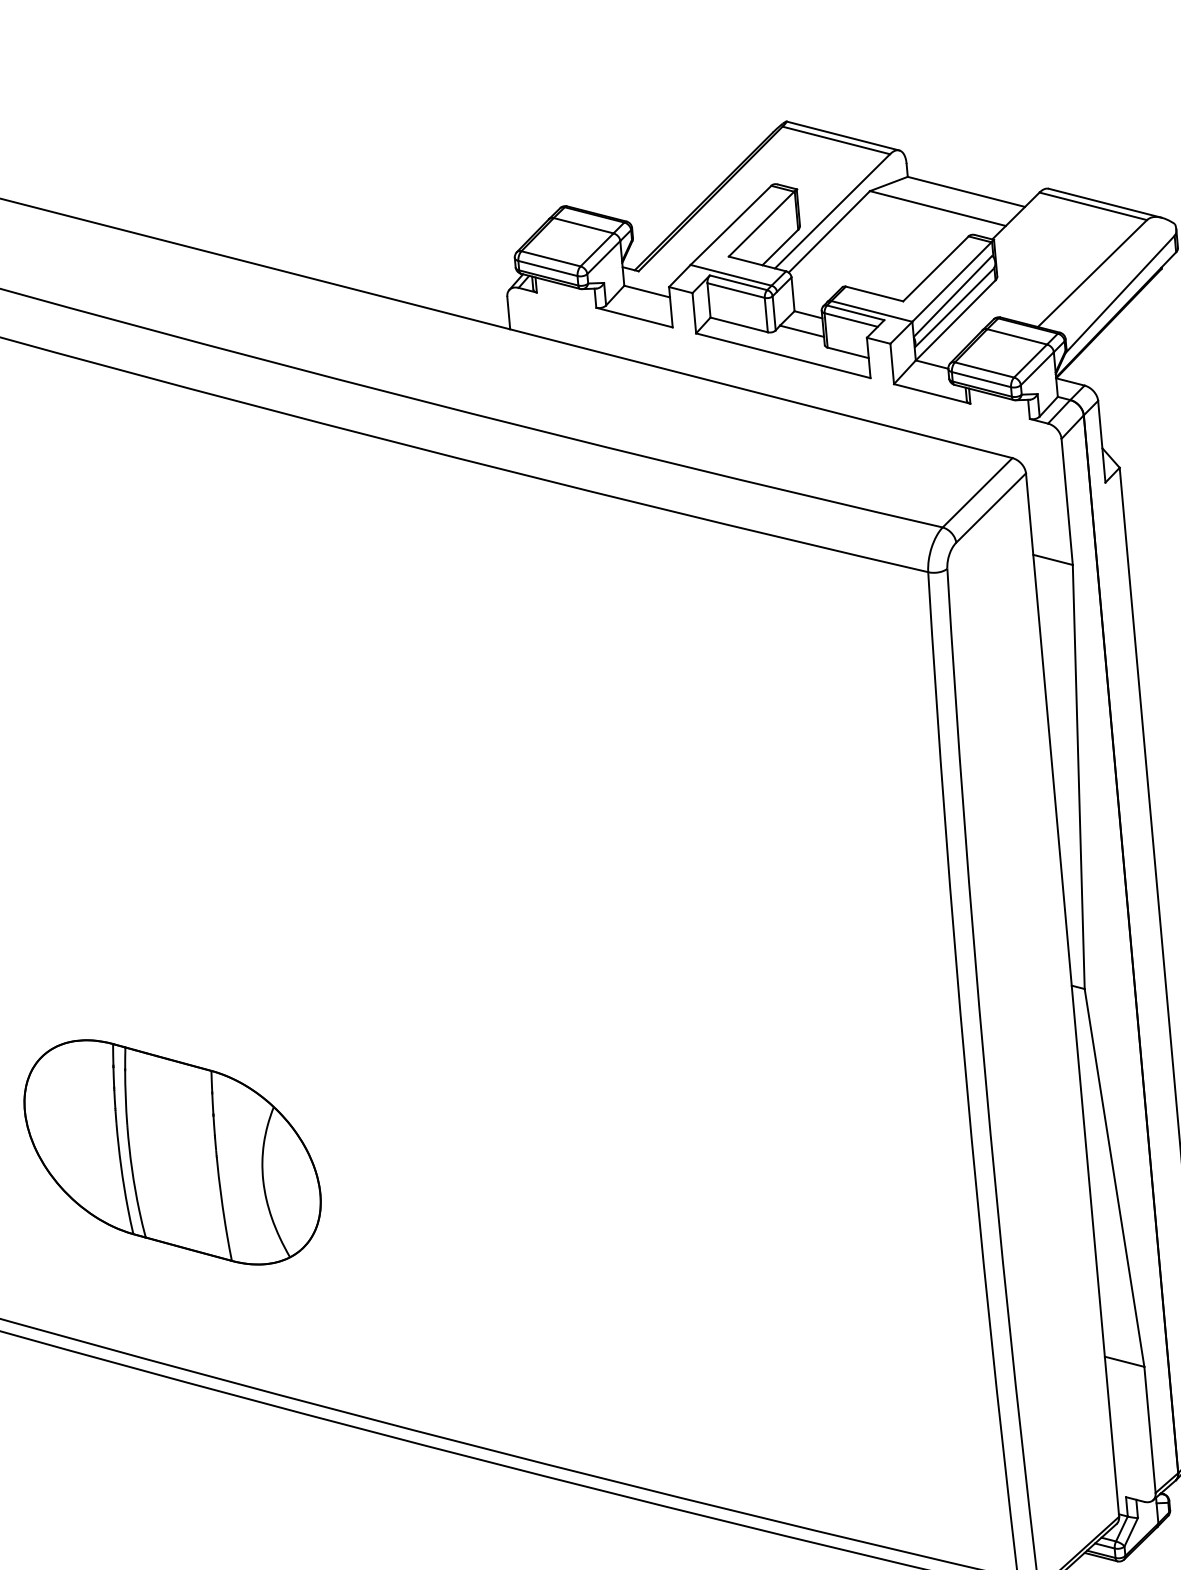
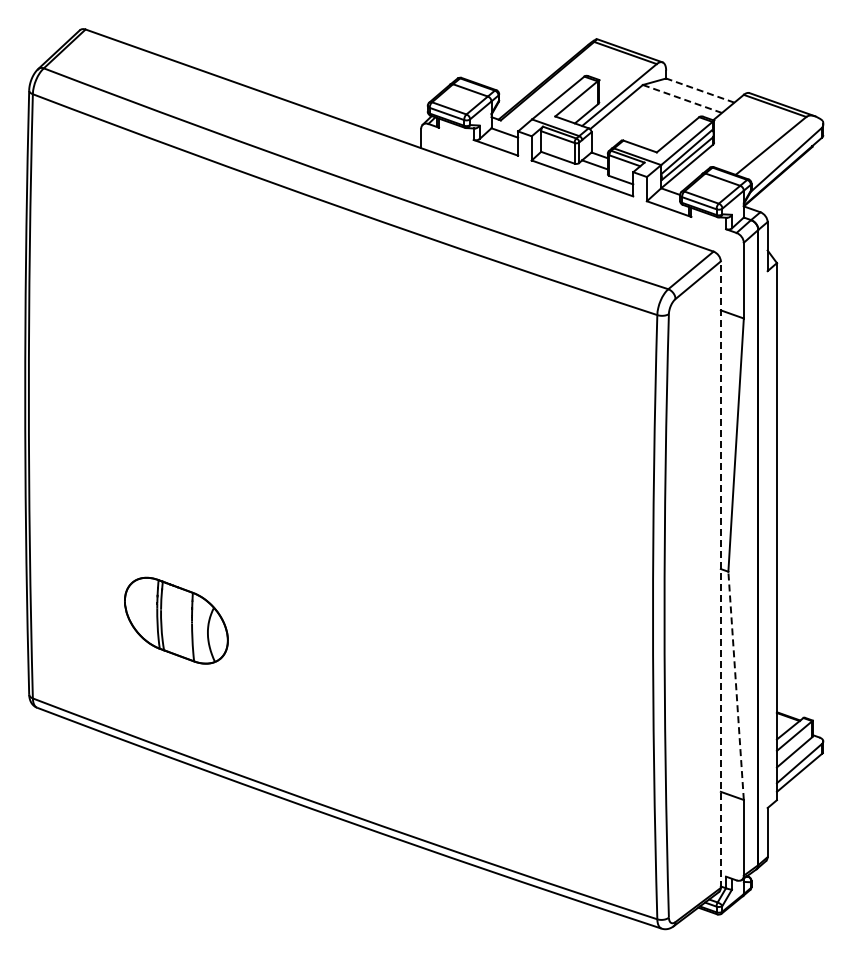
line: (965, 191) -> (699, 90), solid -> dashed
line: (937, 207) -> (682, 98), solid -> dashed
line: (1071, 994) -> (720, 574), solid -> dashed
part: (172, 1152) -> (176, 620), size x0.6
line: (1115, 1177) -> (736, 685), solid -> dashed

